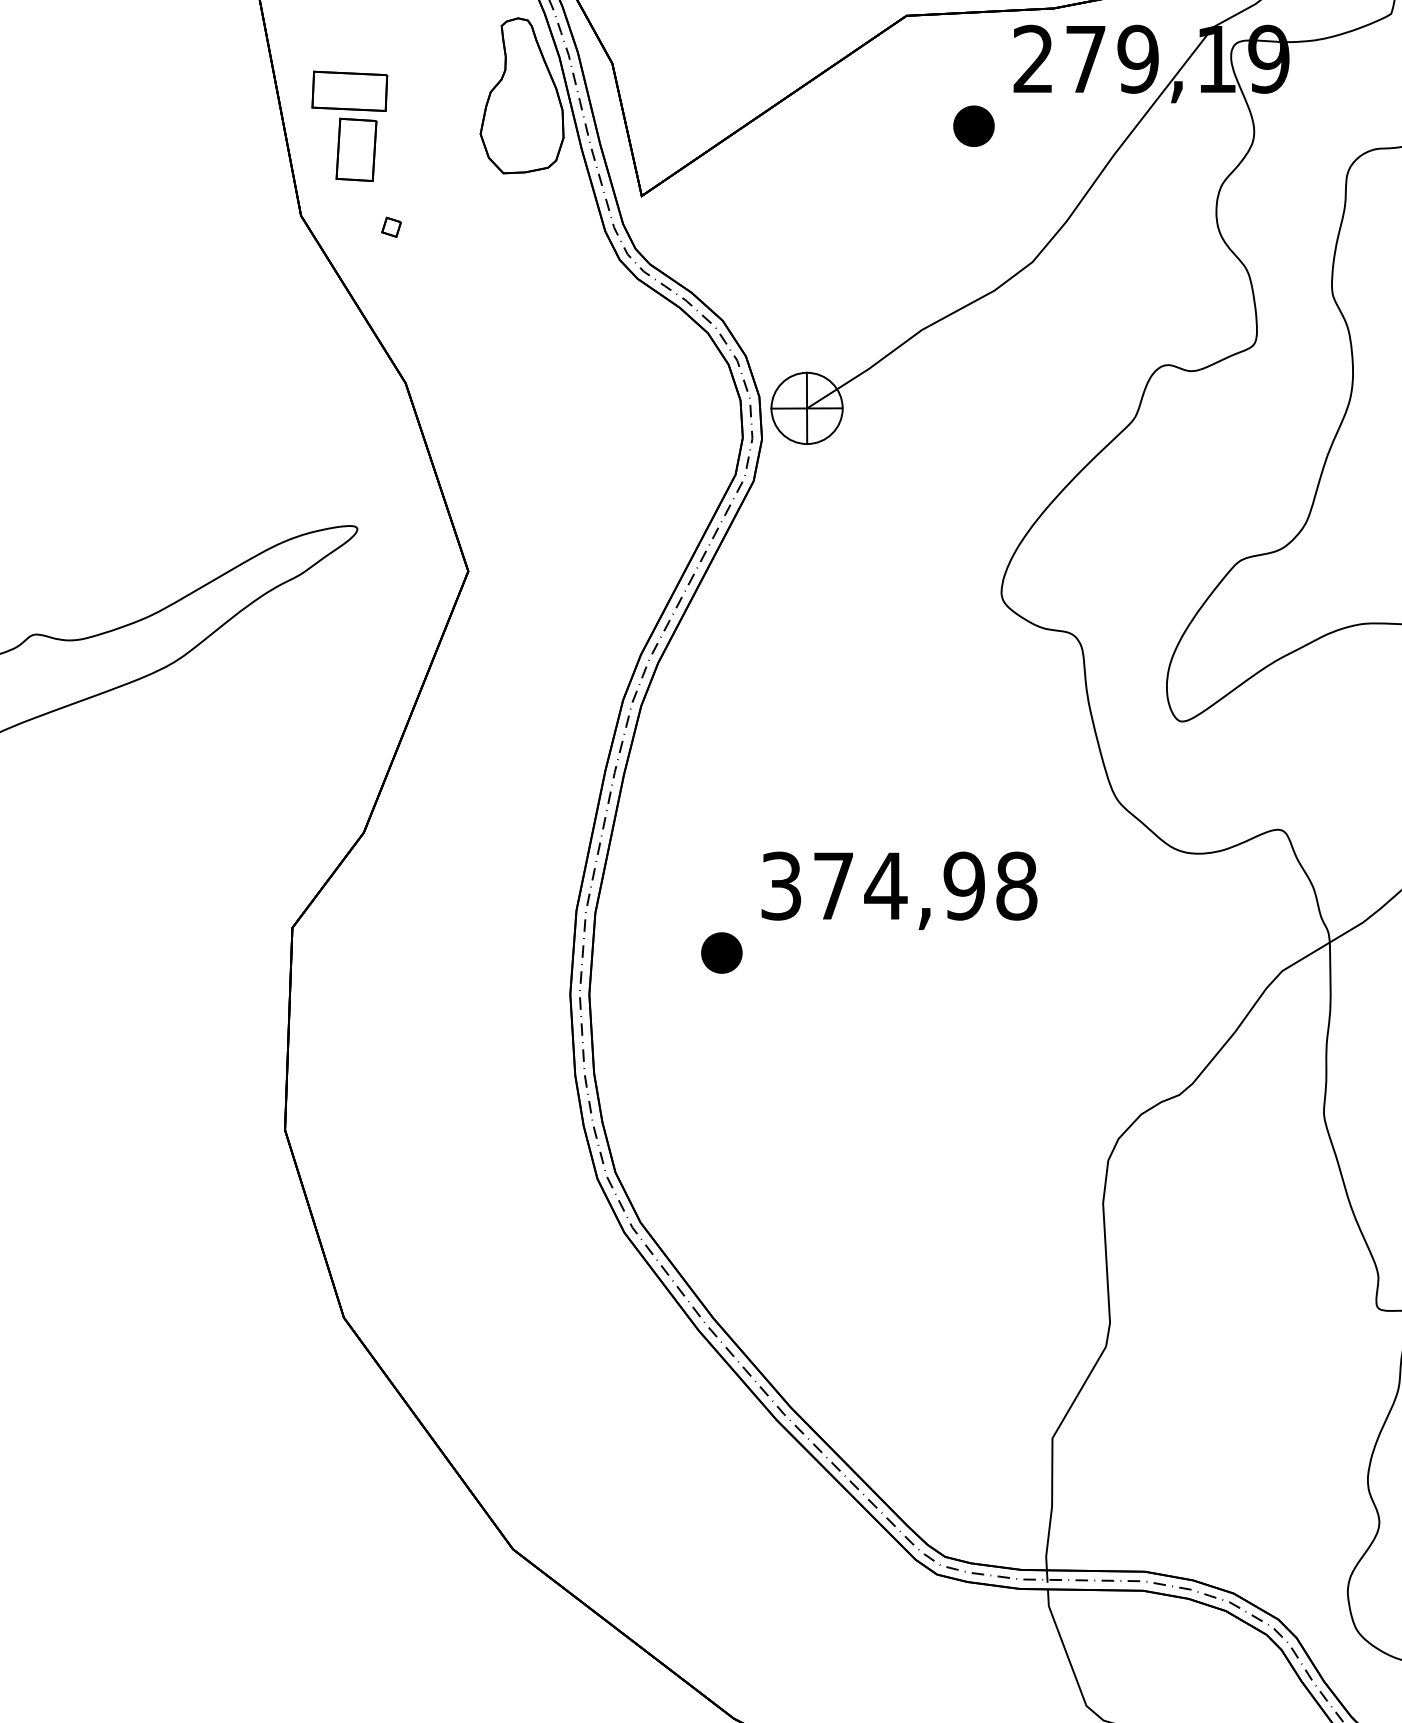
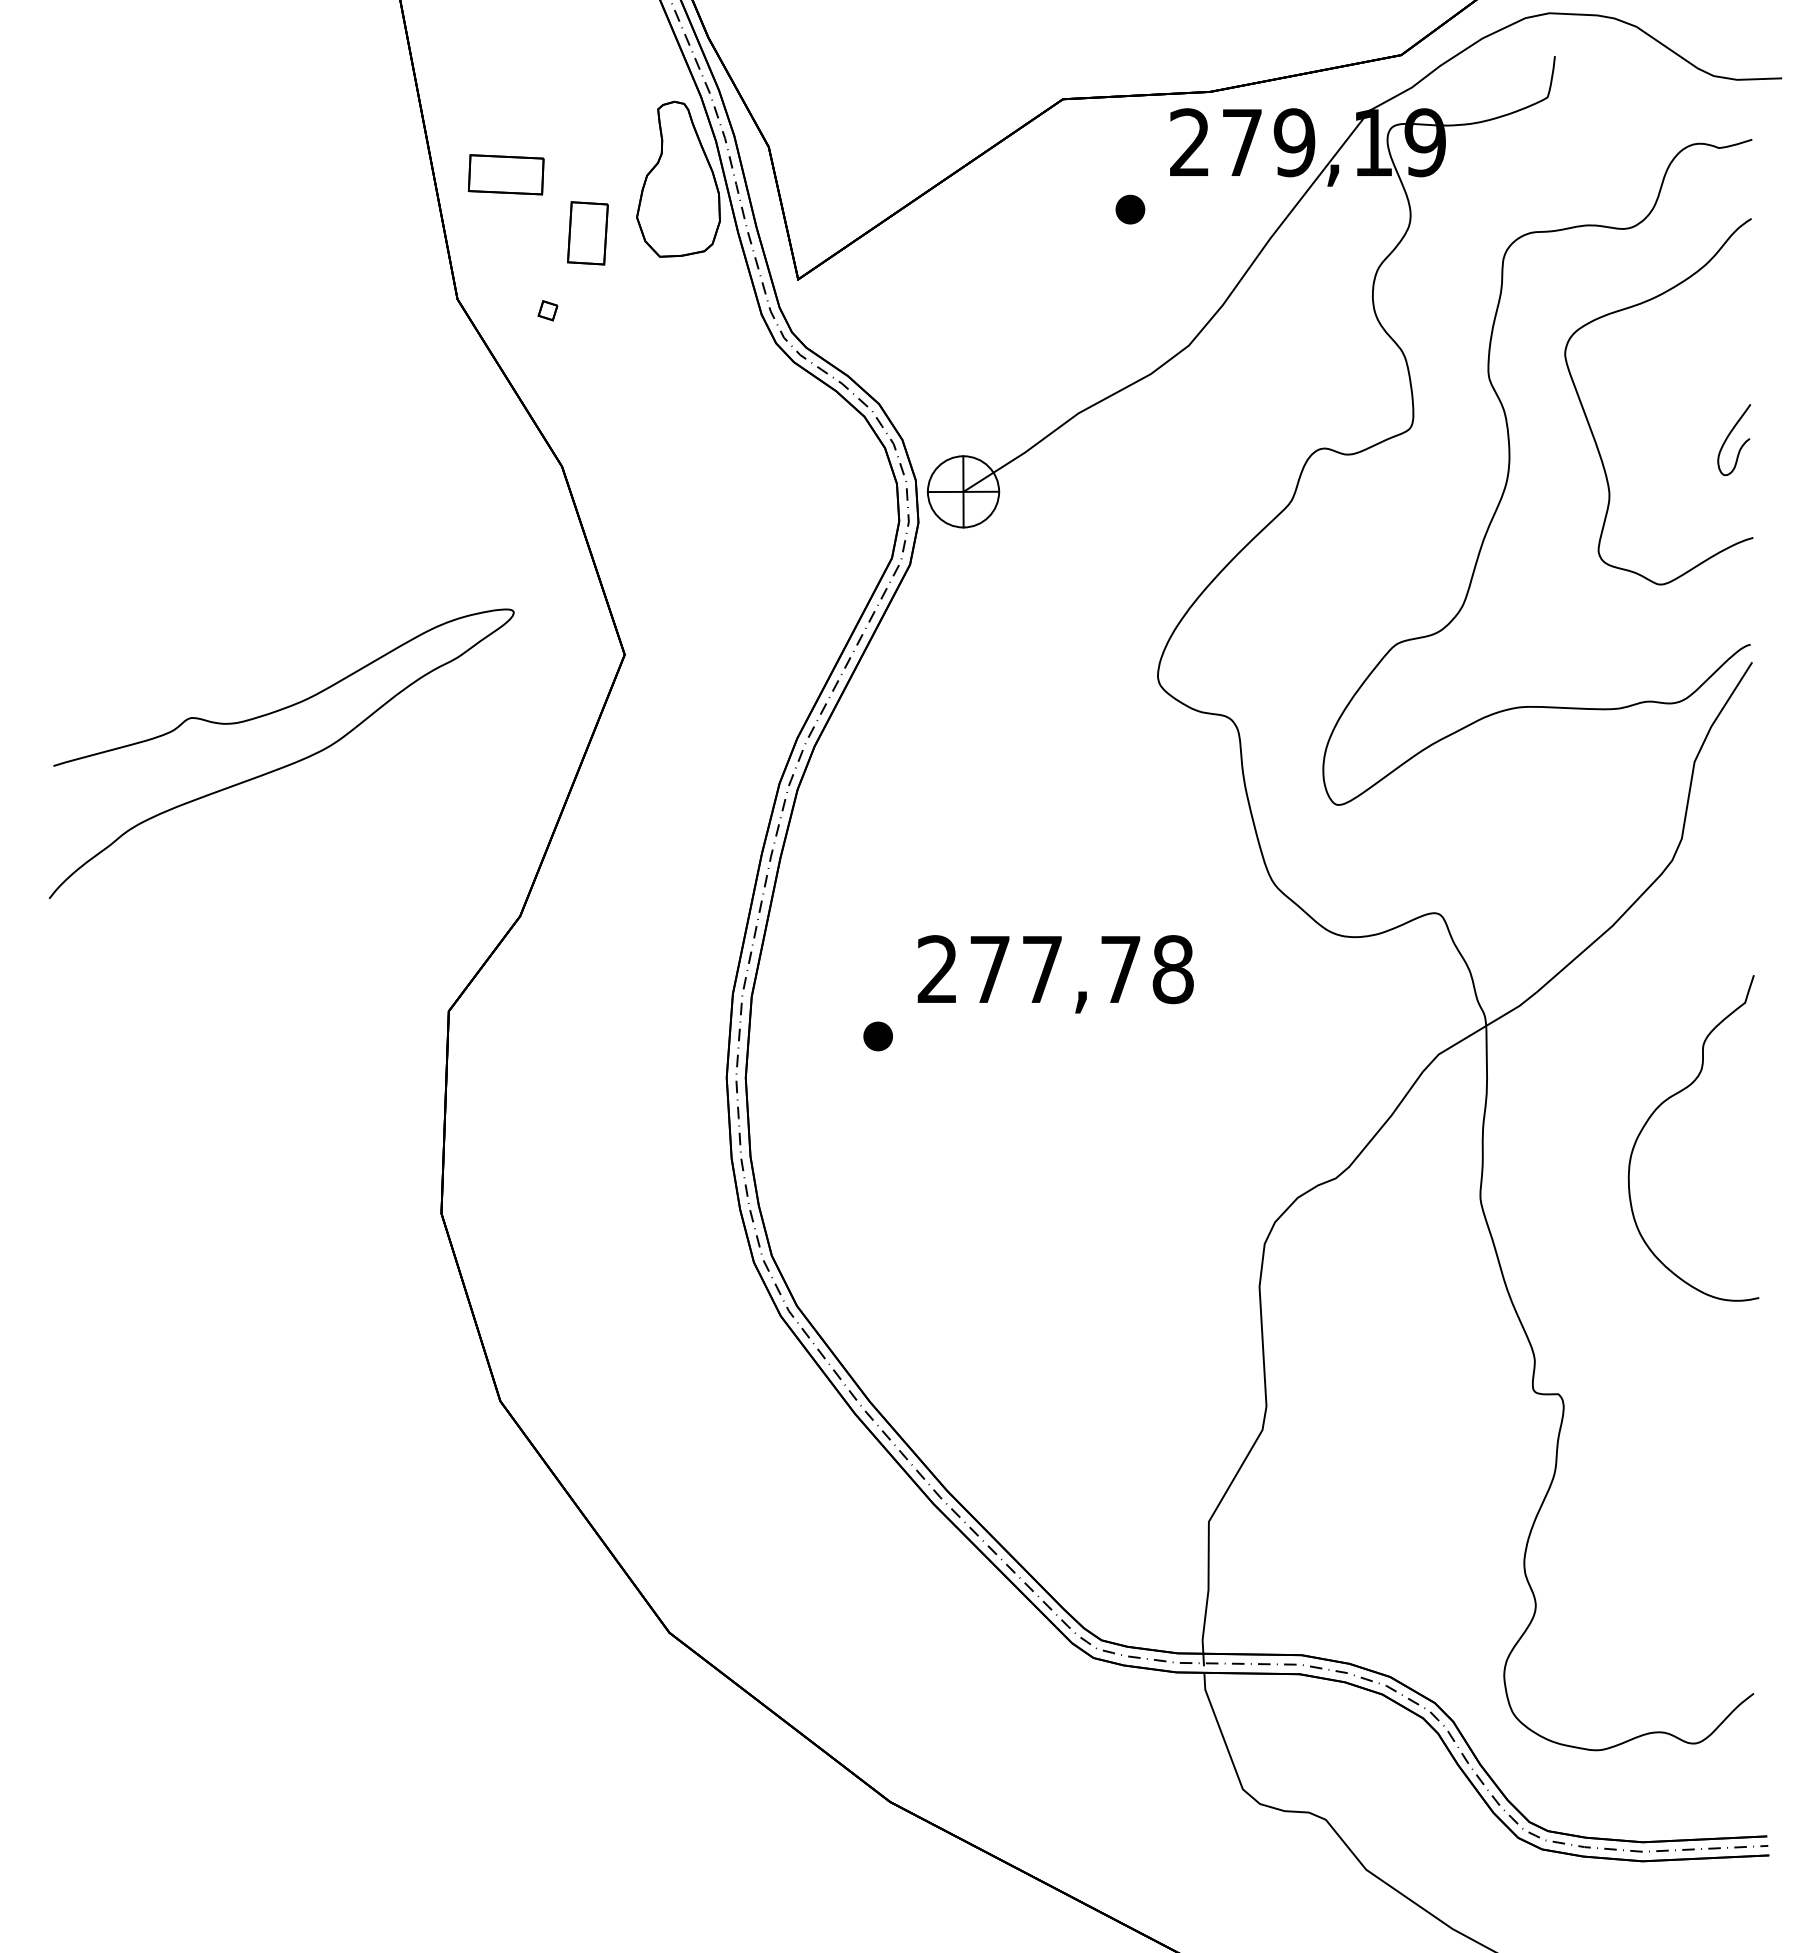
part: (974, 126) -> (1130, 209), size x0.71
part: (356, 150) -> (587, 233), moved
text: (873, 886) -> (1029, 969), 374,98 -> 277,78
part: (721, 953) -> (877, 1036), size x0.71

